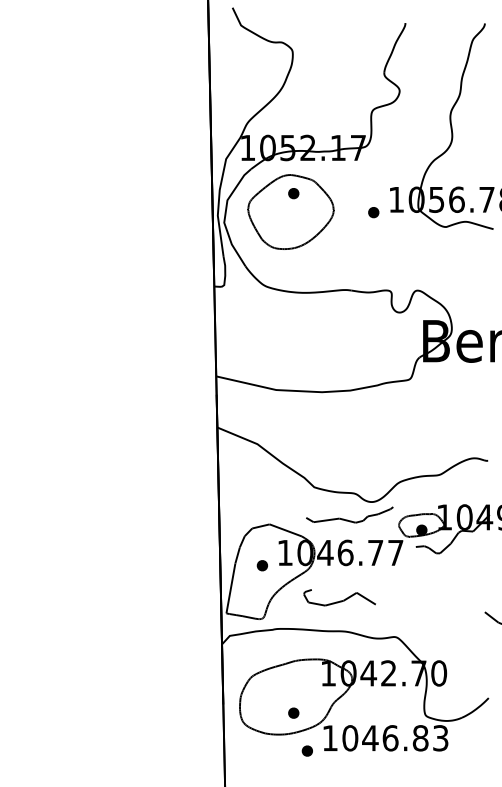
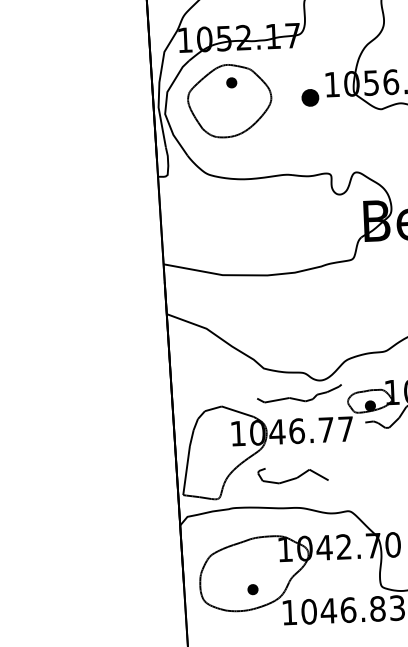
part: (373, 212) -> (310, 98), size x1.6
part: (261, 565) -> (215, 446), removed
part: (306, 750) -> (266, 625), removed

